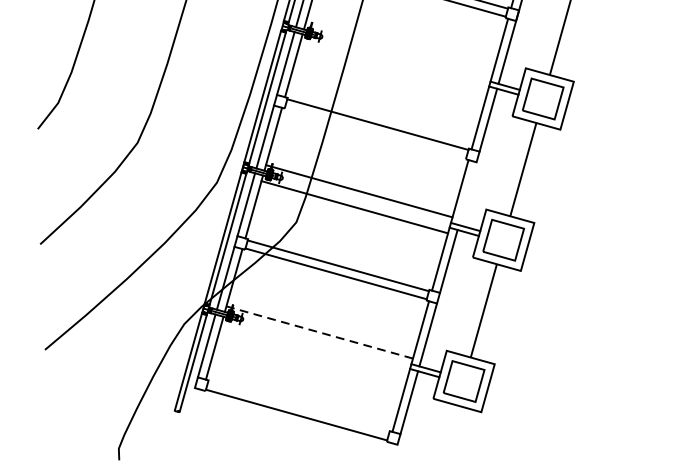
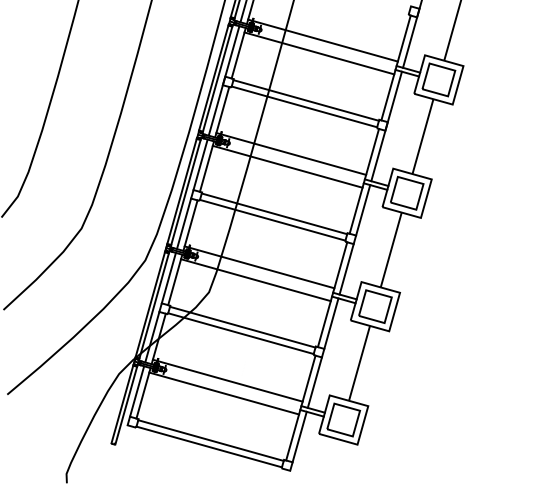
line: (399, 49) -> (291, 153), added
line: (394, 65) -> (287, 166), added
line: (375, 131) -> (272, 219), added
line: (467, 193) -> (346, 269), added
line: (319, 332) -> (227, 380), dashed -> solid
line: (315, 348) -> (224, 393), added
line: (298, 406) -> (210, 440), added

